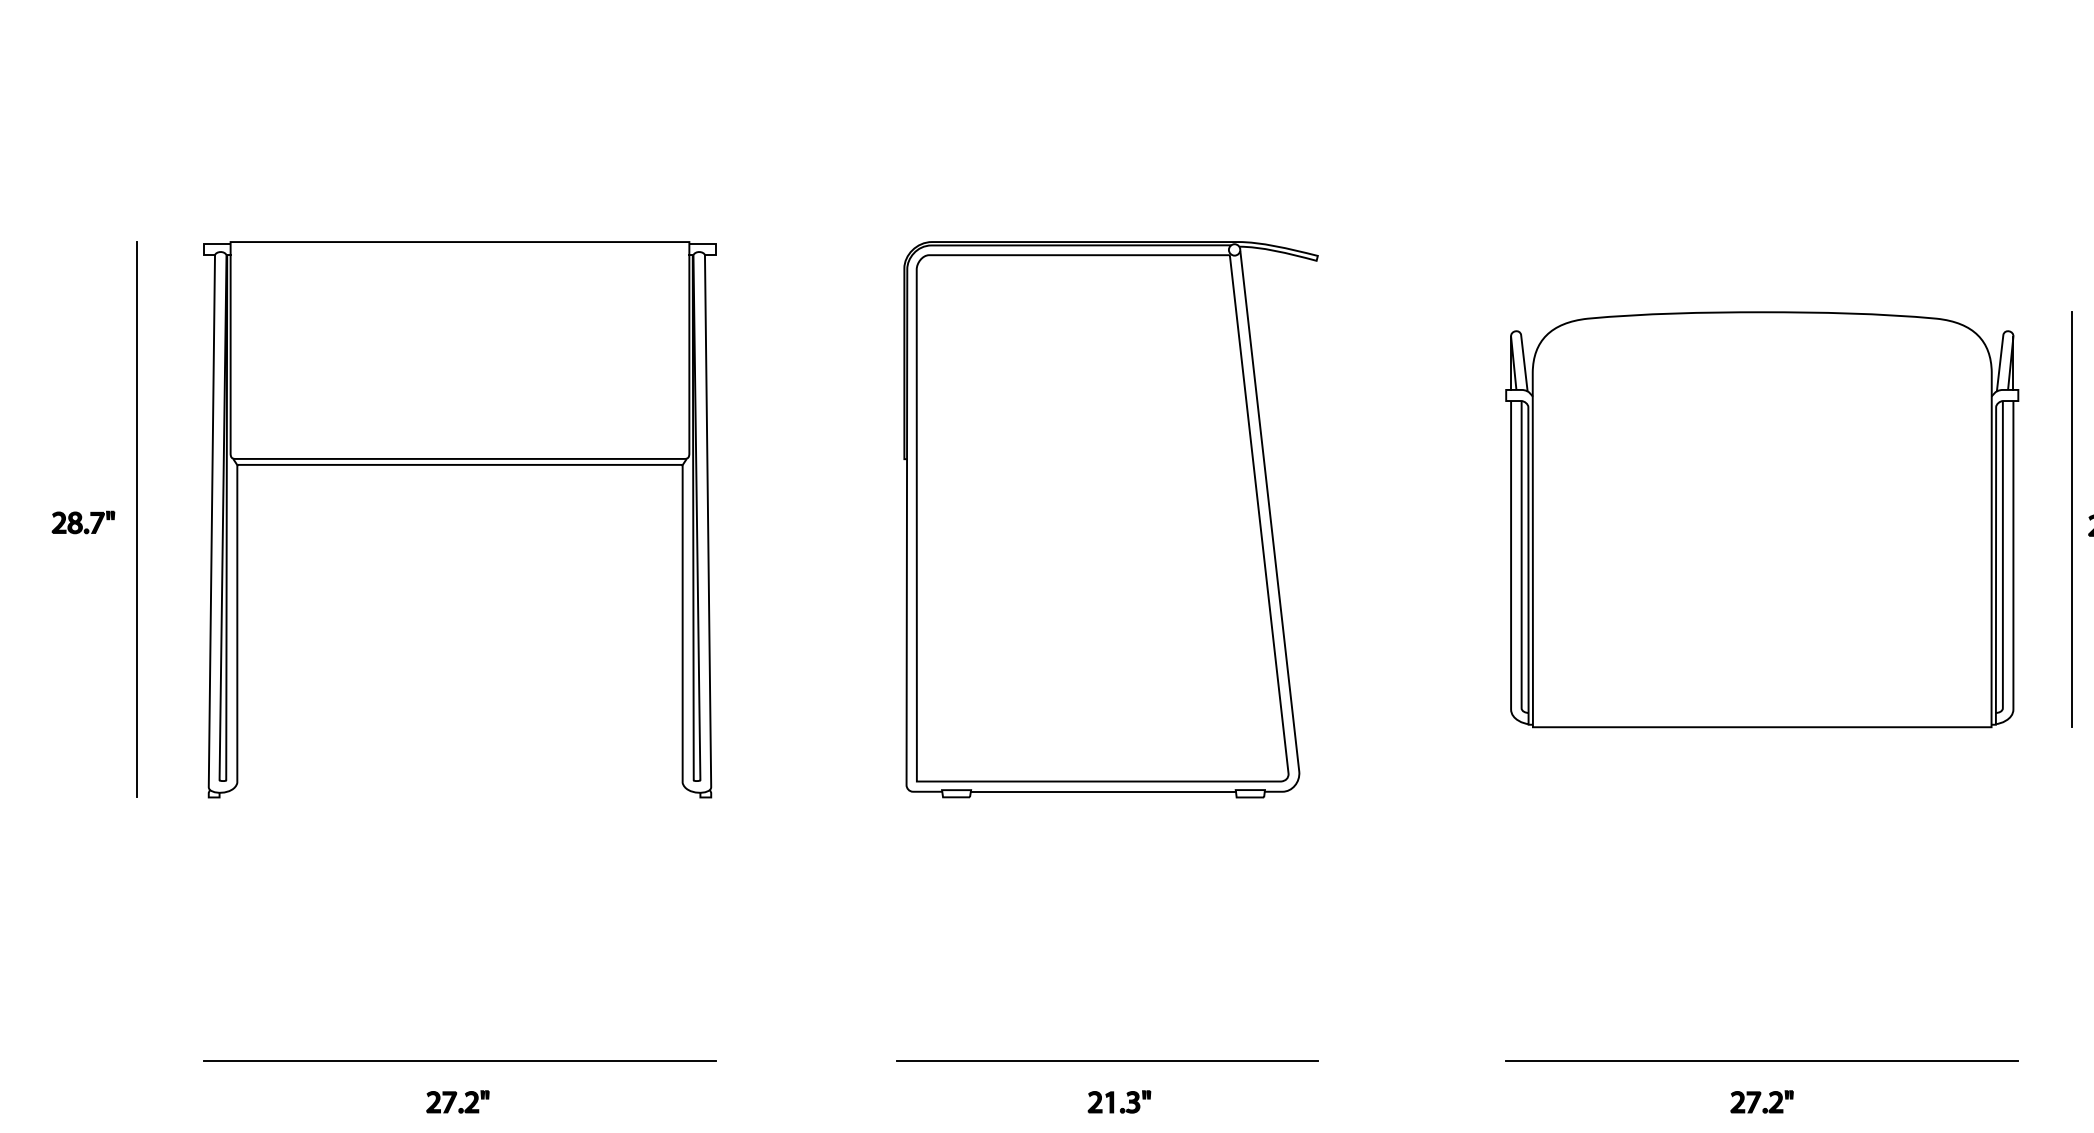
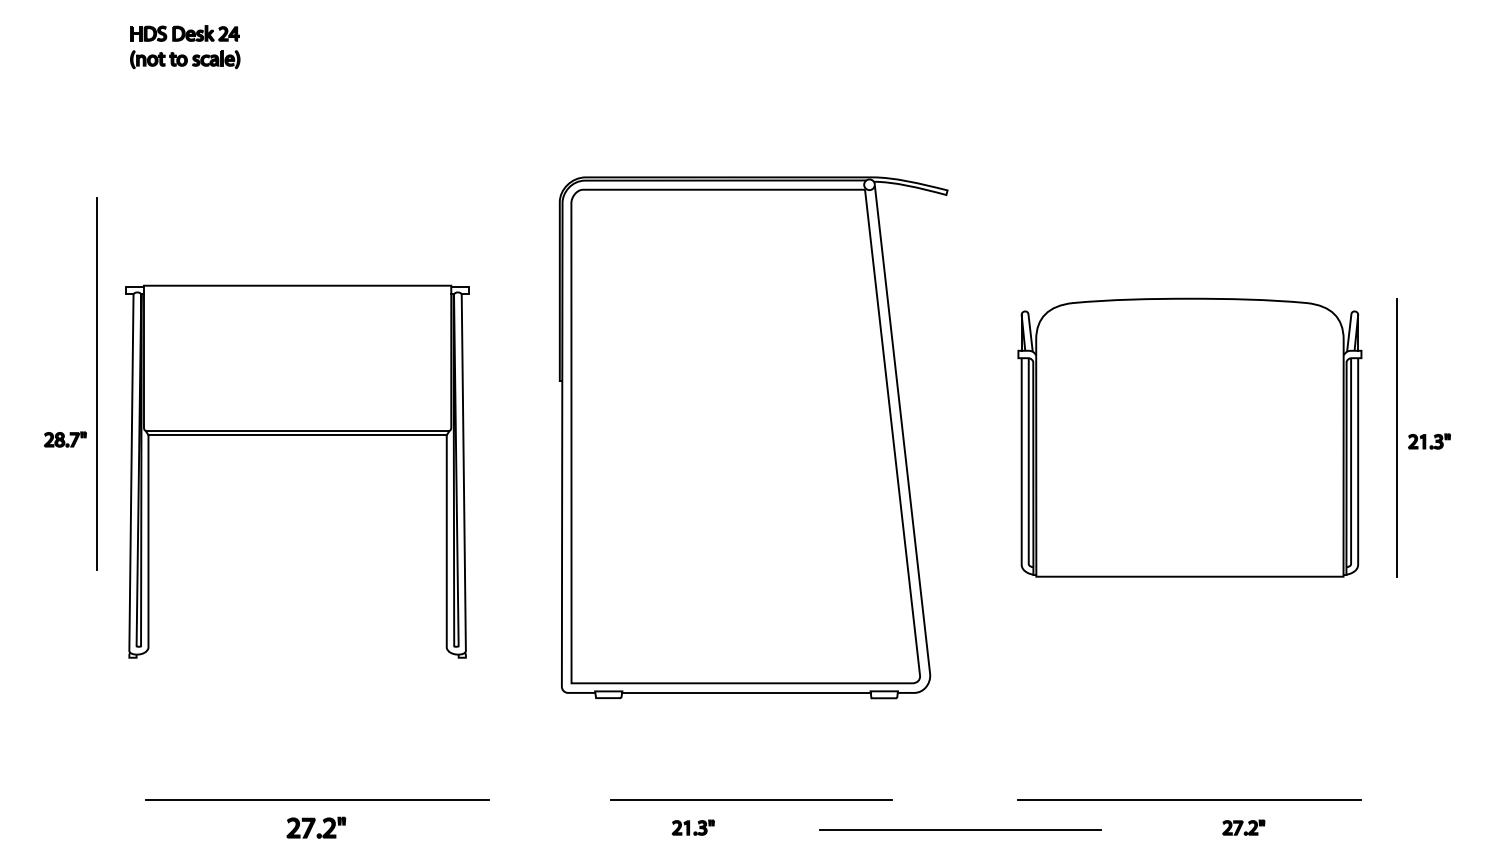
part: (459, 465) -> (297, 435), moved
line: (135, 519) -> (96, 383), moved
part: (1110, 519) -> (753, 437), size x1.4
part: (456, 1101) -> (315, 827), size x1.4
part: (1118, 1101) -> (692, 827), moved
part: (1761, 1101) -> (1243, 827), moved
line: (1419, 1104) -> (960, 829), added

